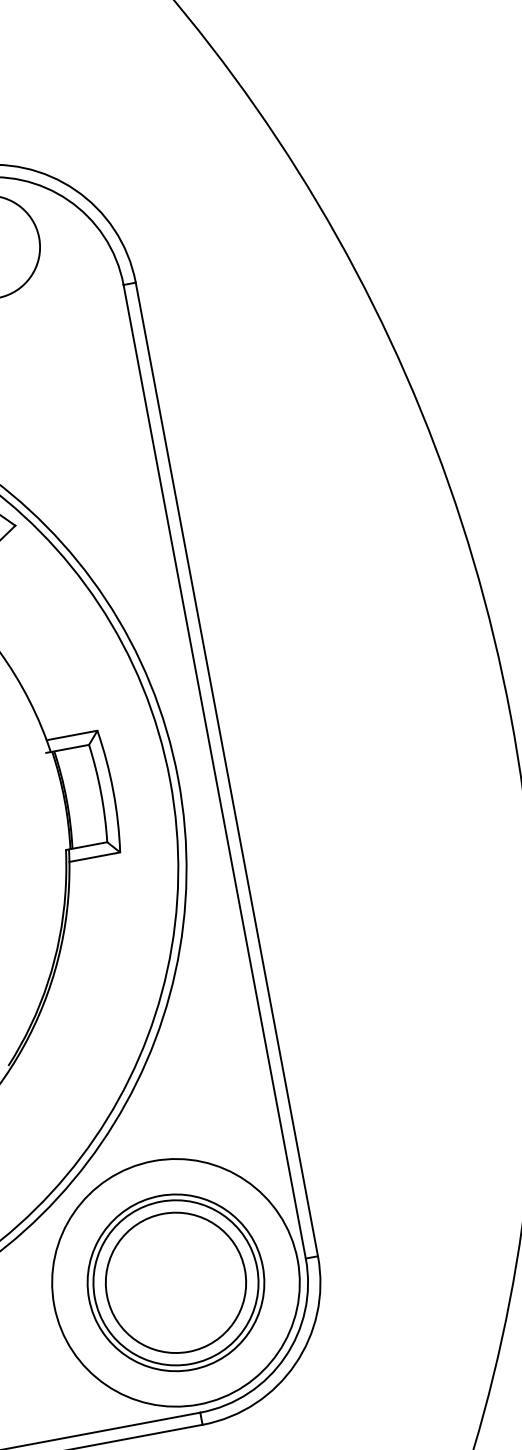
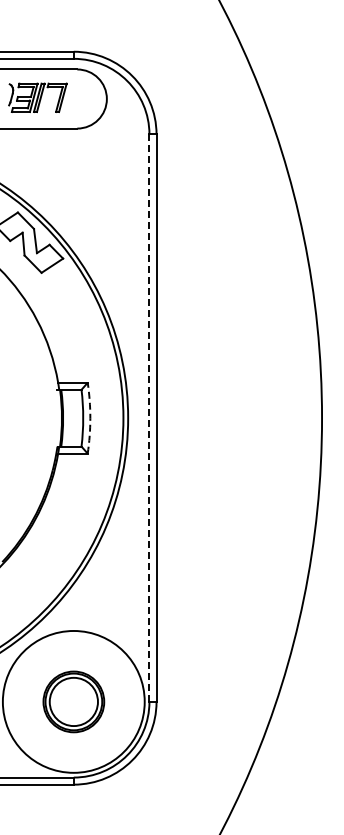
line: (214, 772) -> (149, 418), solid -> dashed
arc: (113, 791) -> (90, 418), solid -> dashed
part: (175, 1282) -> (73, 701), size x0.6

